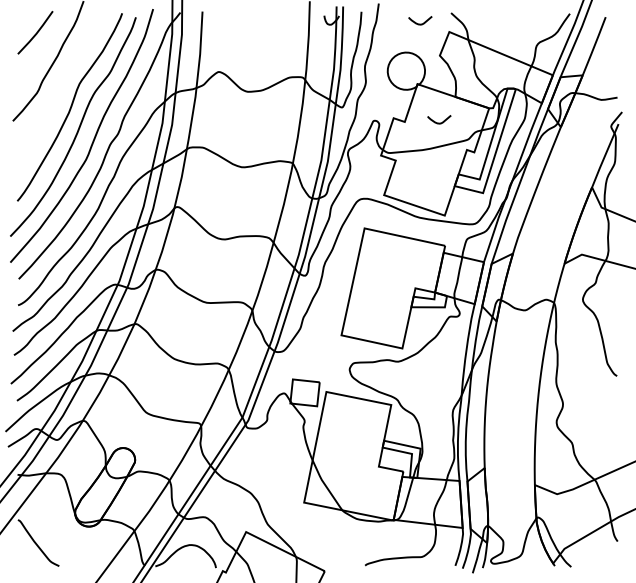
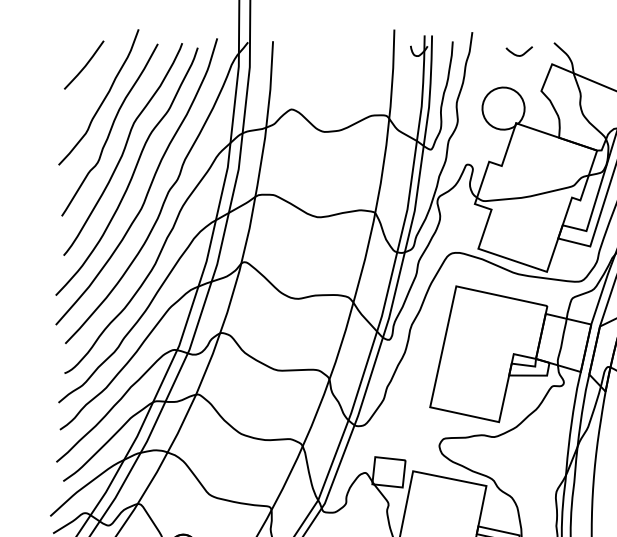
curve: (58, 89) -> (110, 129), added
curve: (439, 122) -> (540, 166), removed

